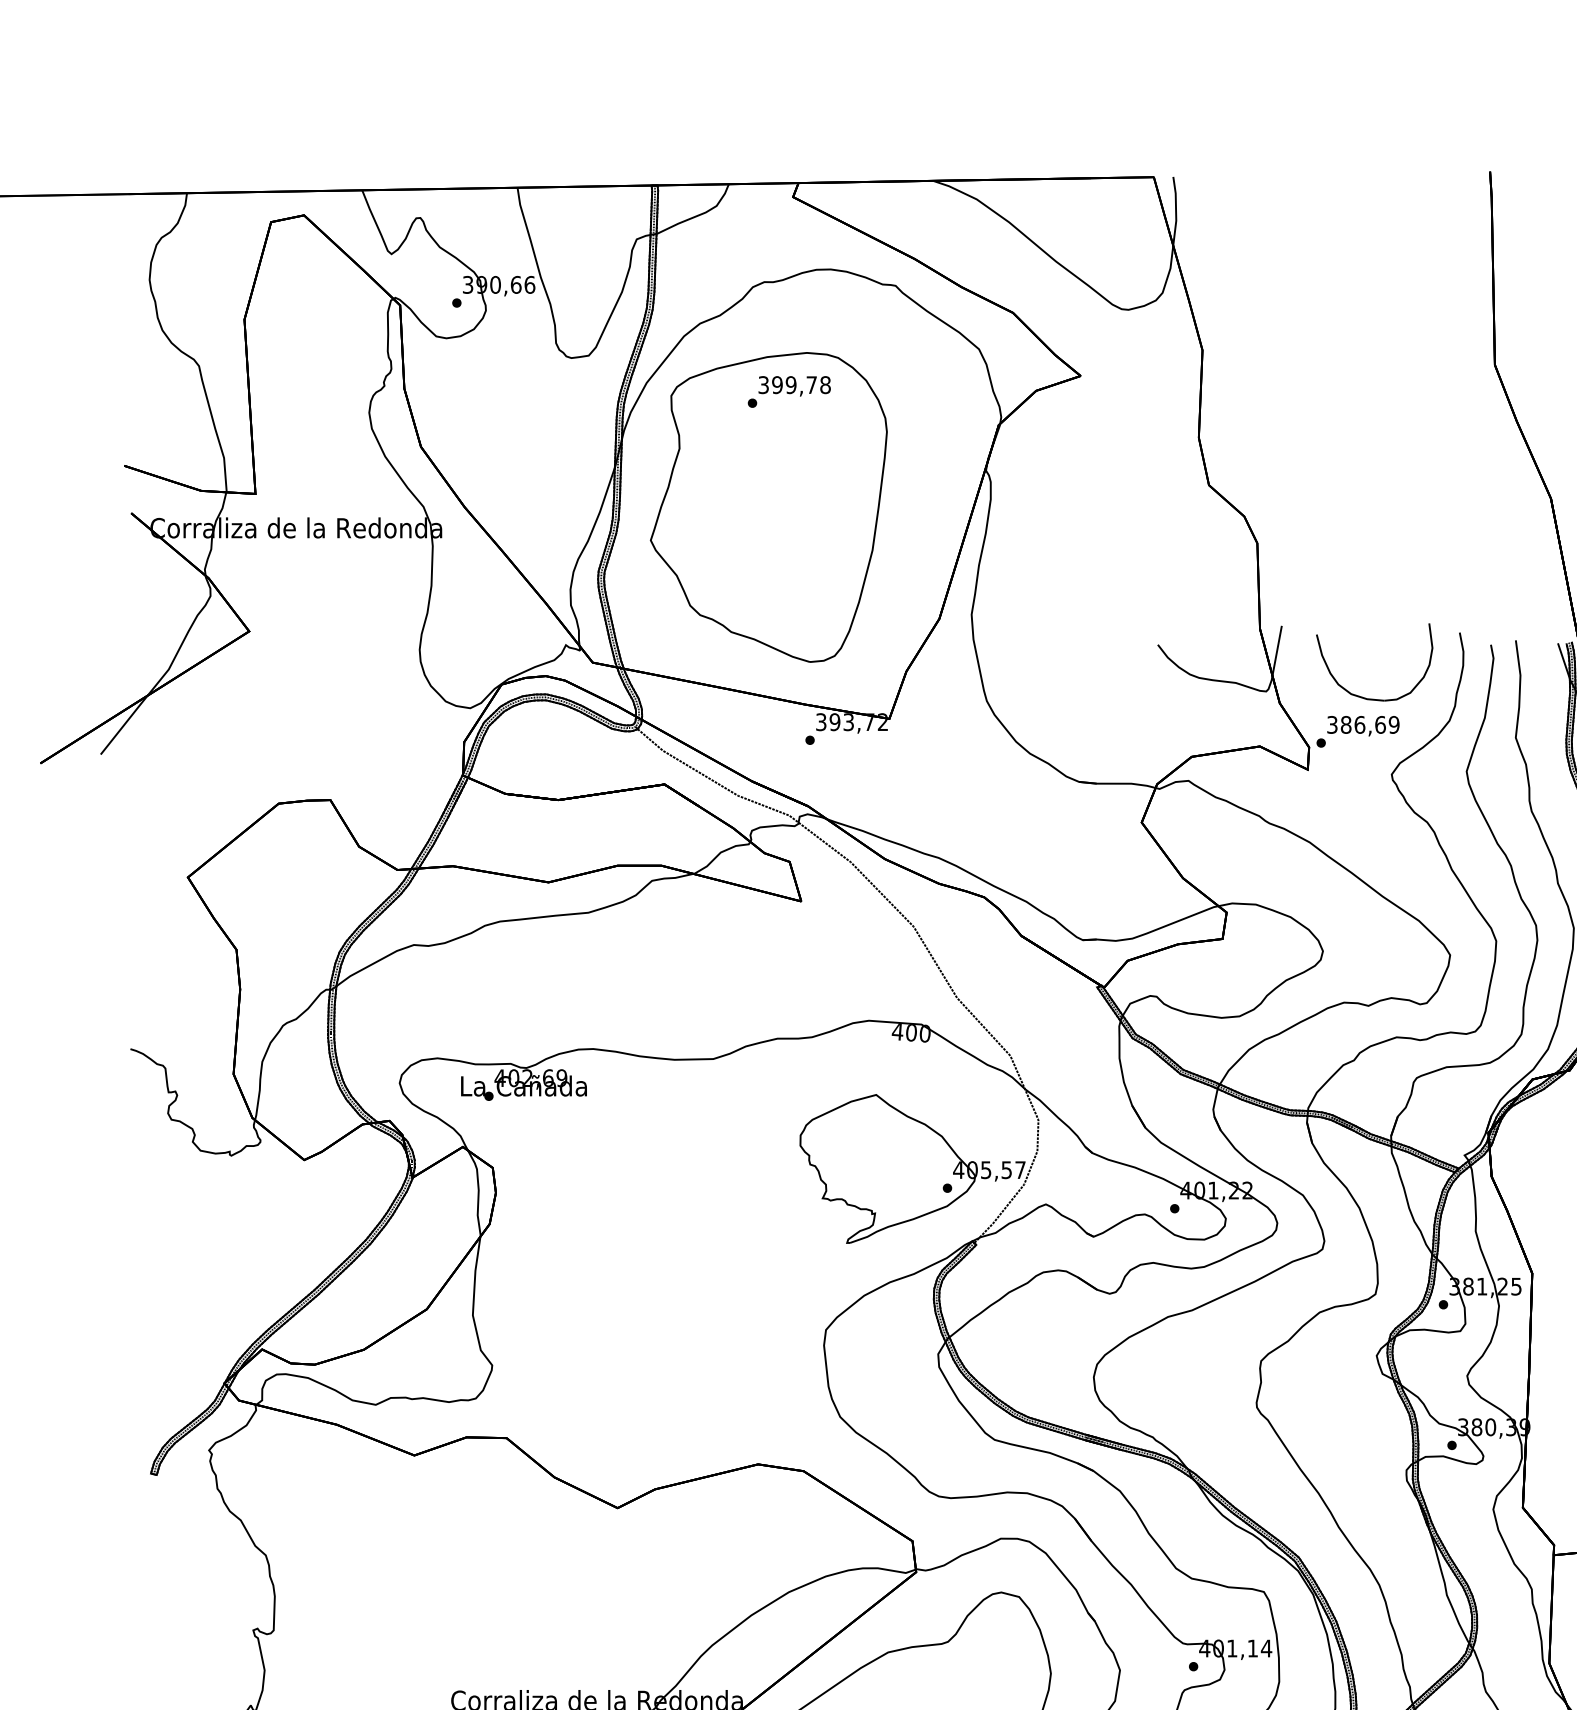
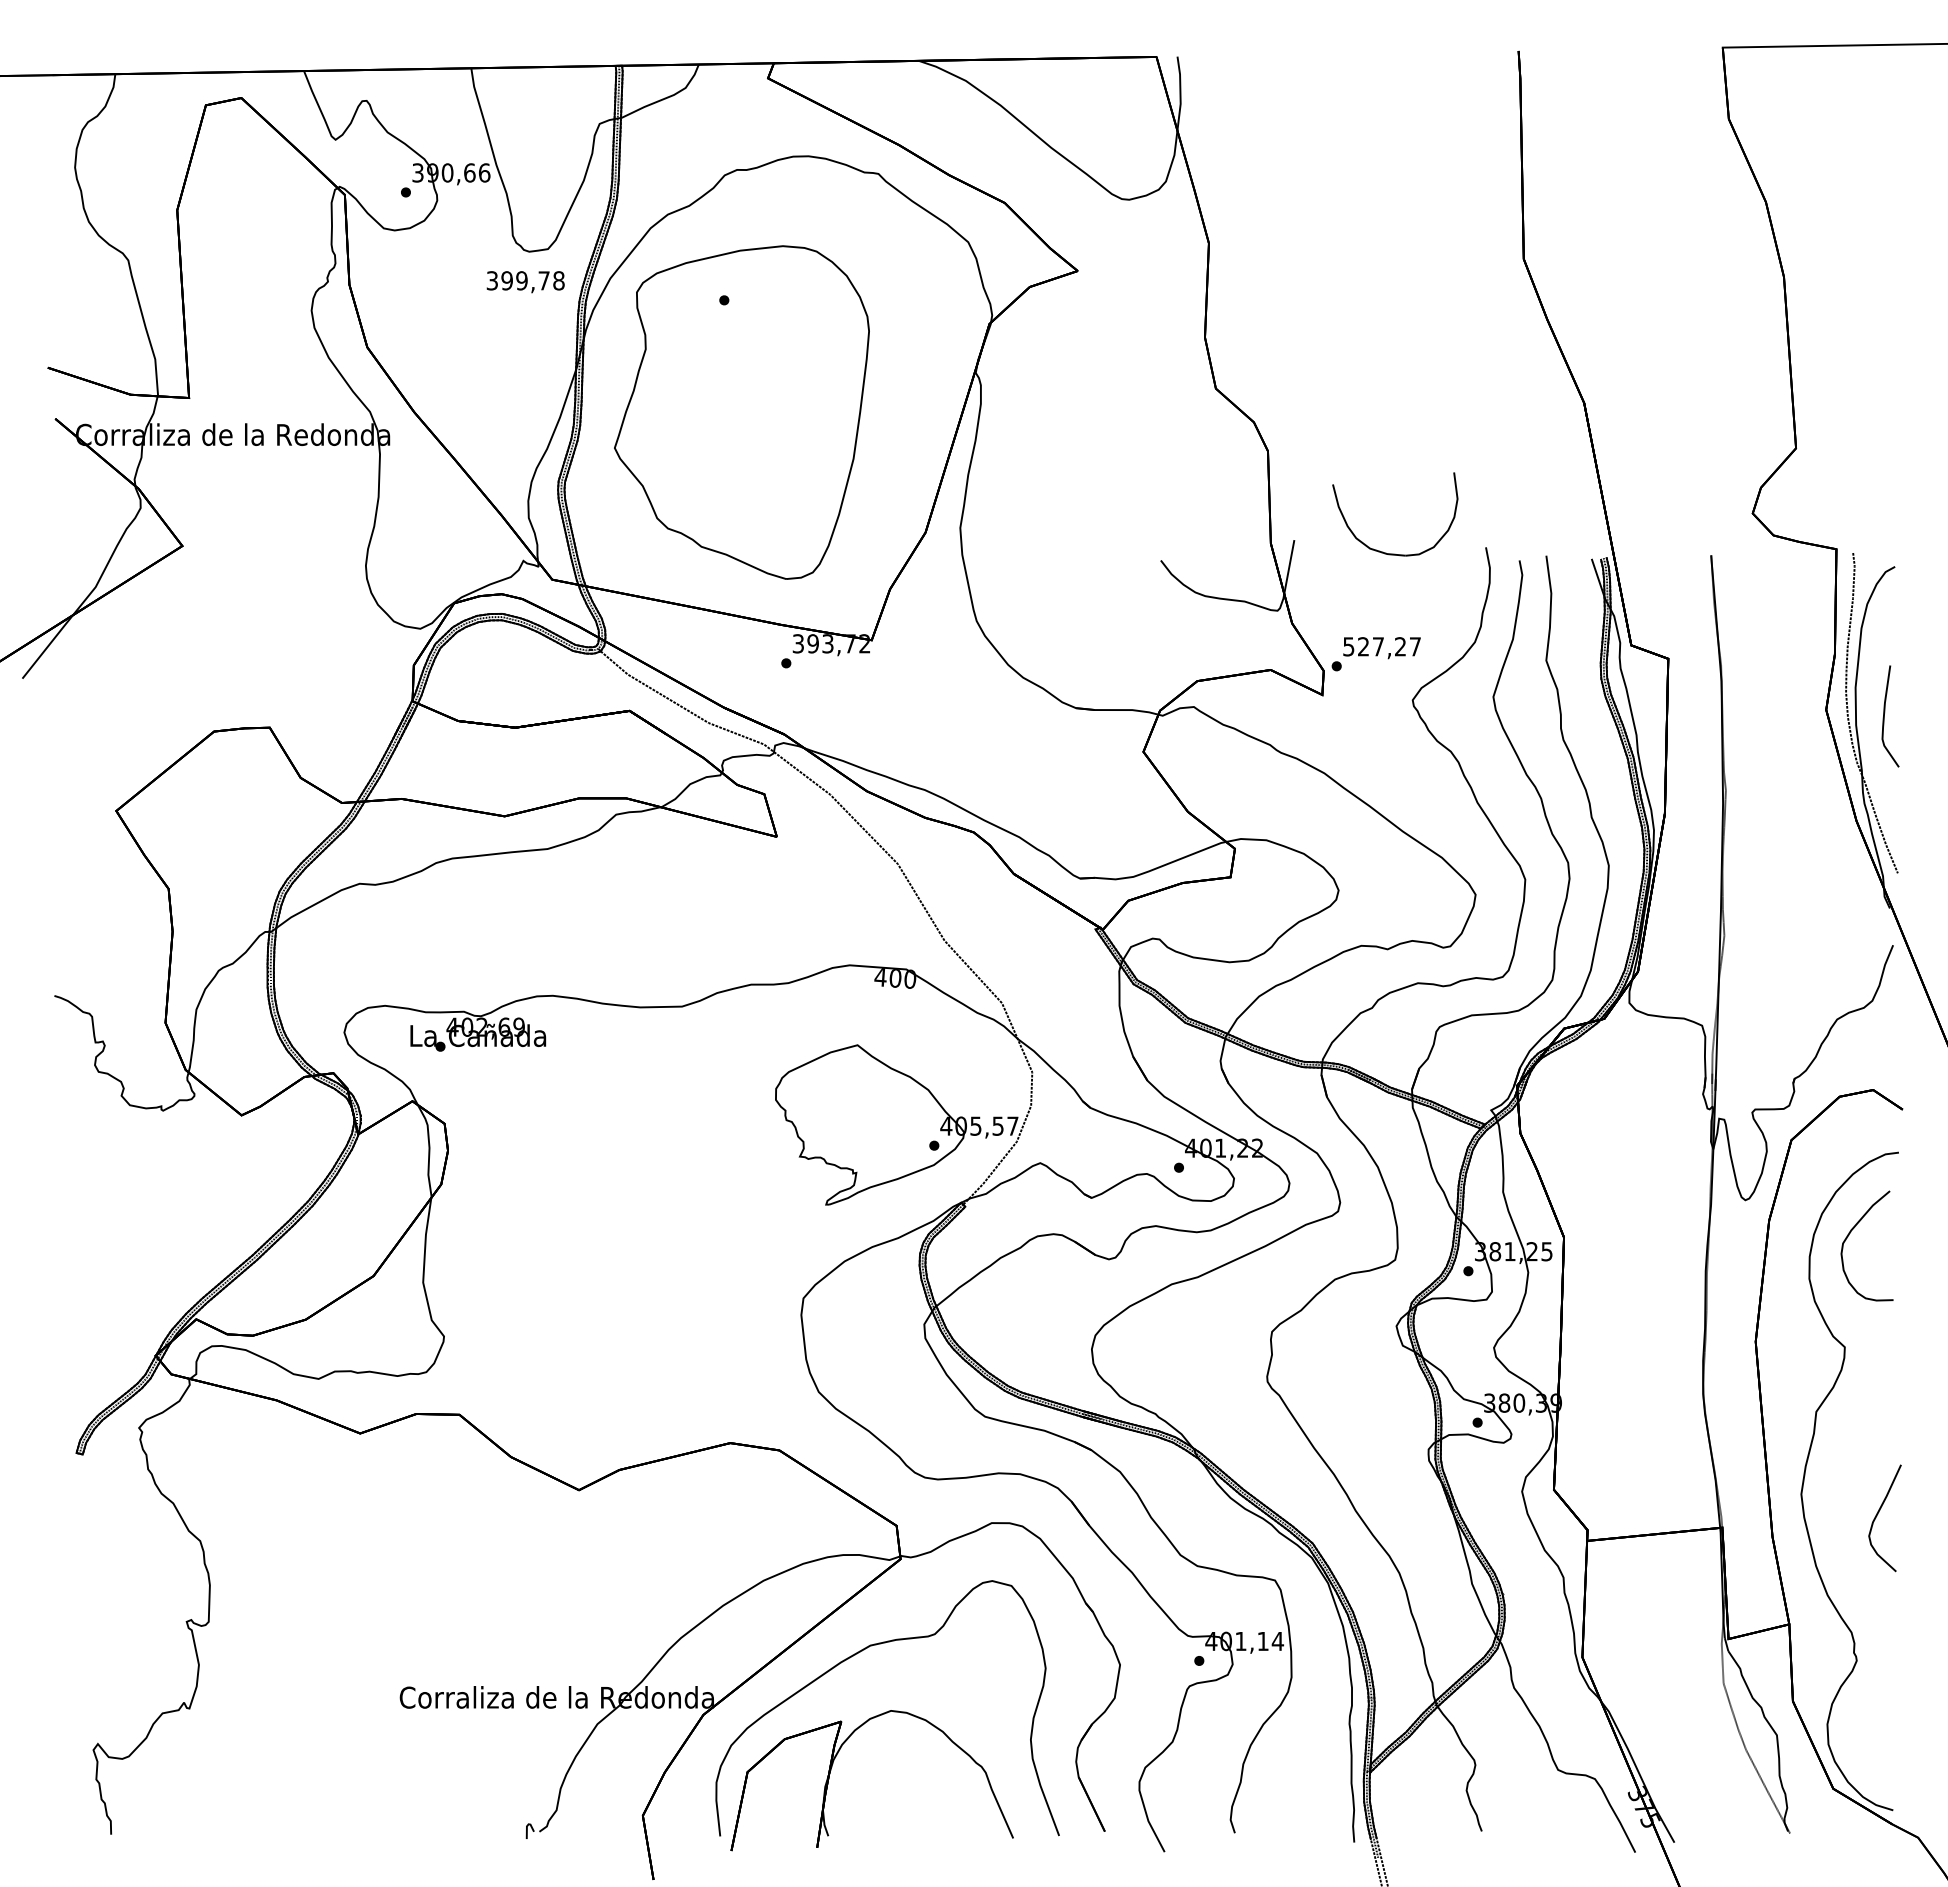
text: (794, 386) -> (525, 282), moved
part: (1363, 696) -> (1383, 551), moved
text: (1363, 724) -> (1382, 646), 386,69 -> 527,27

